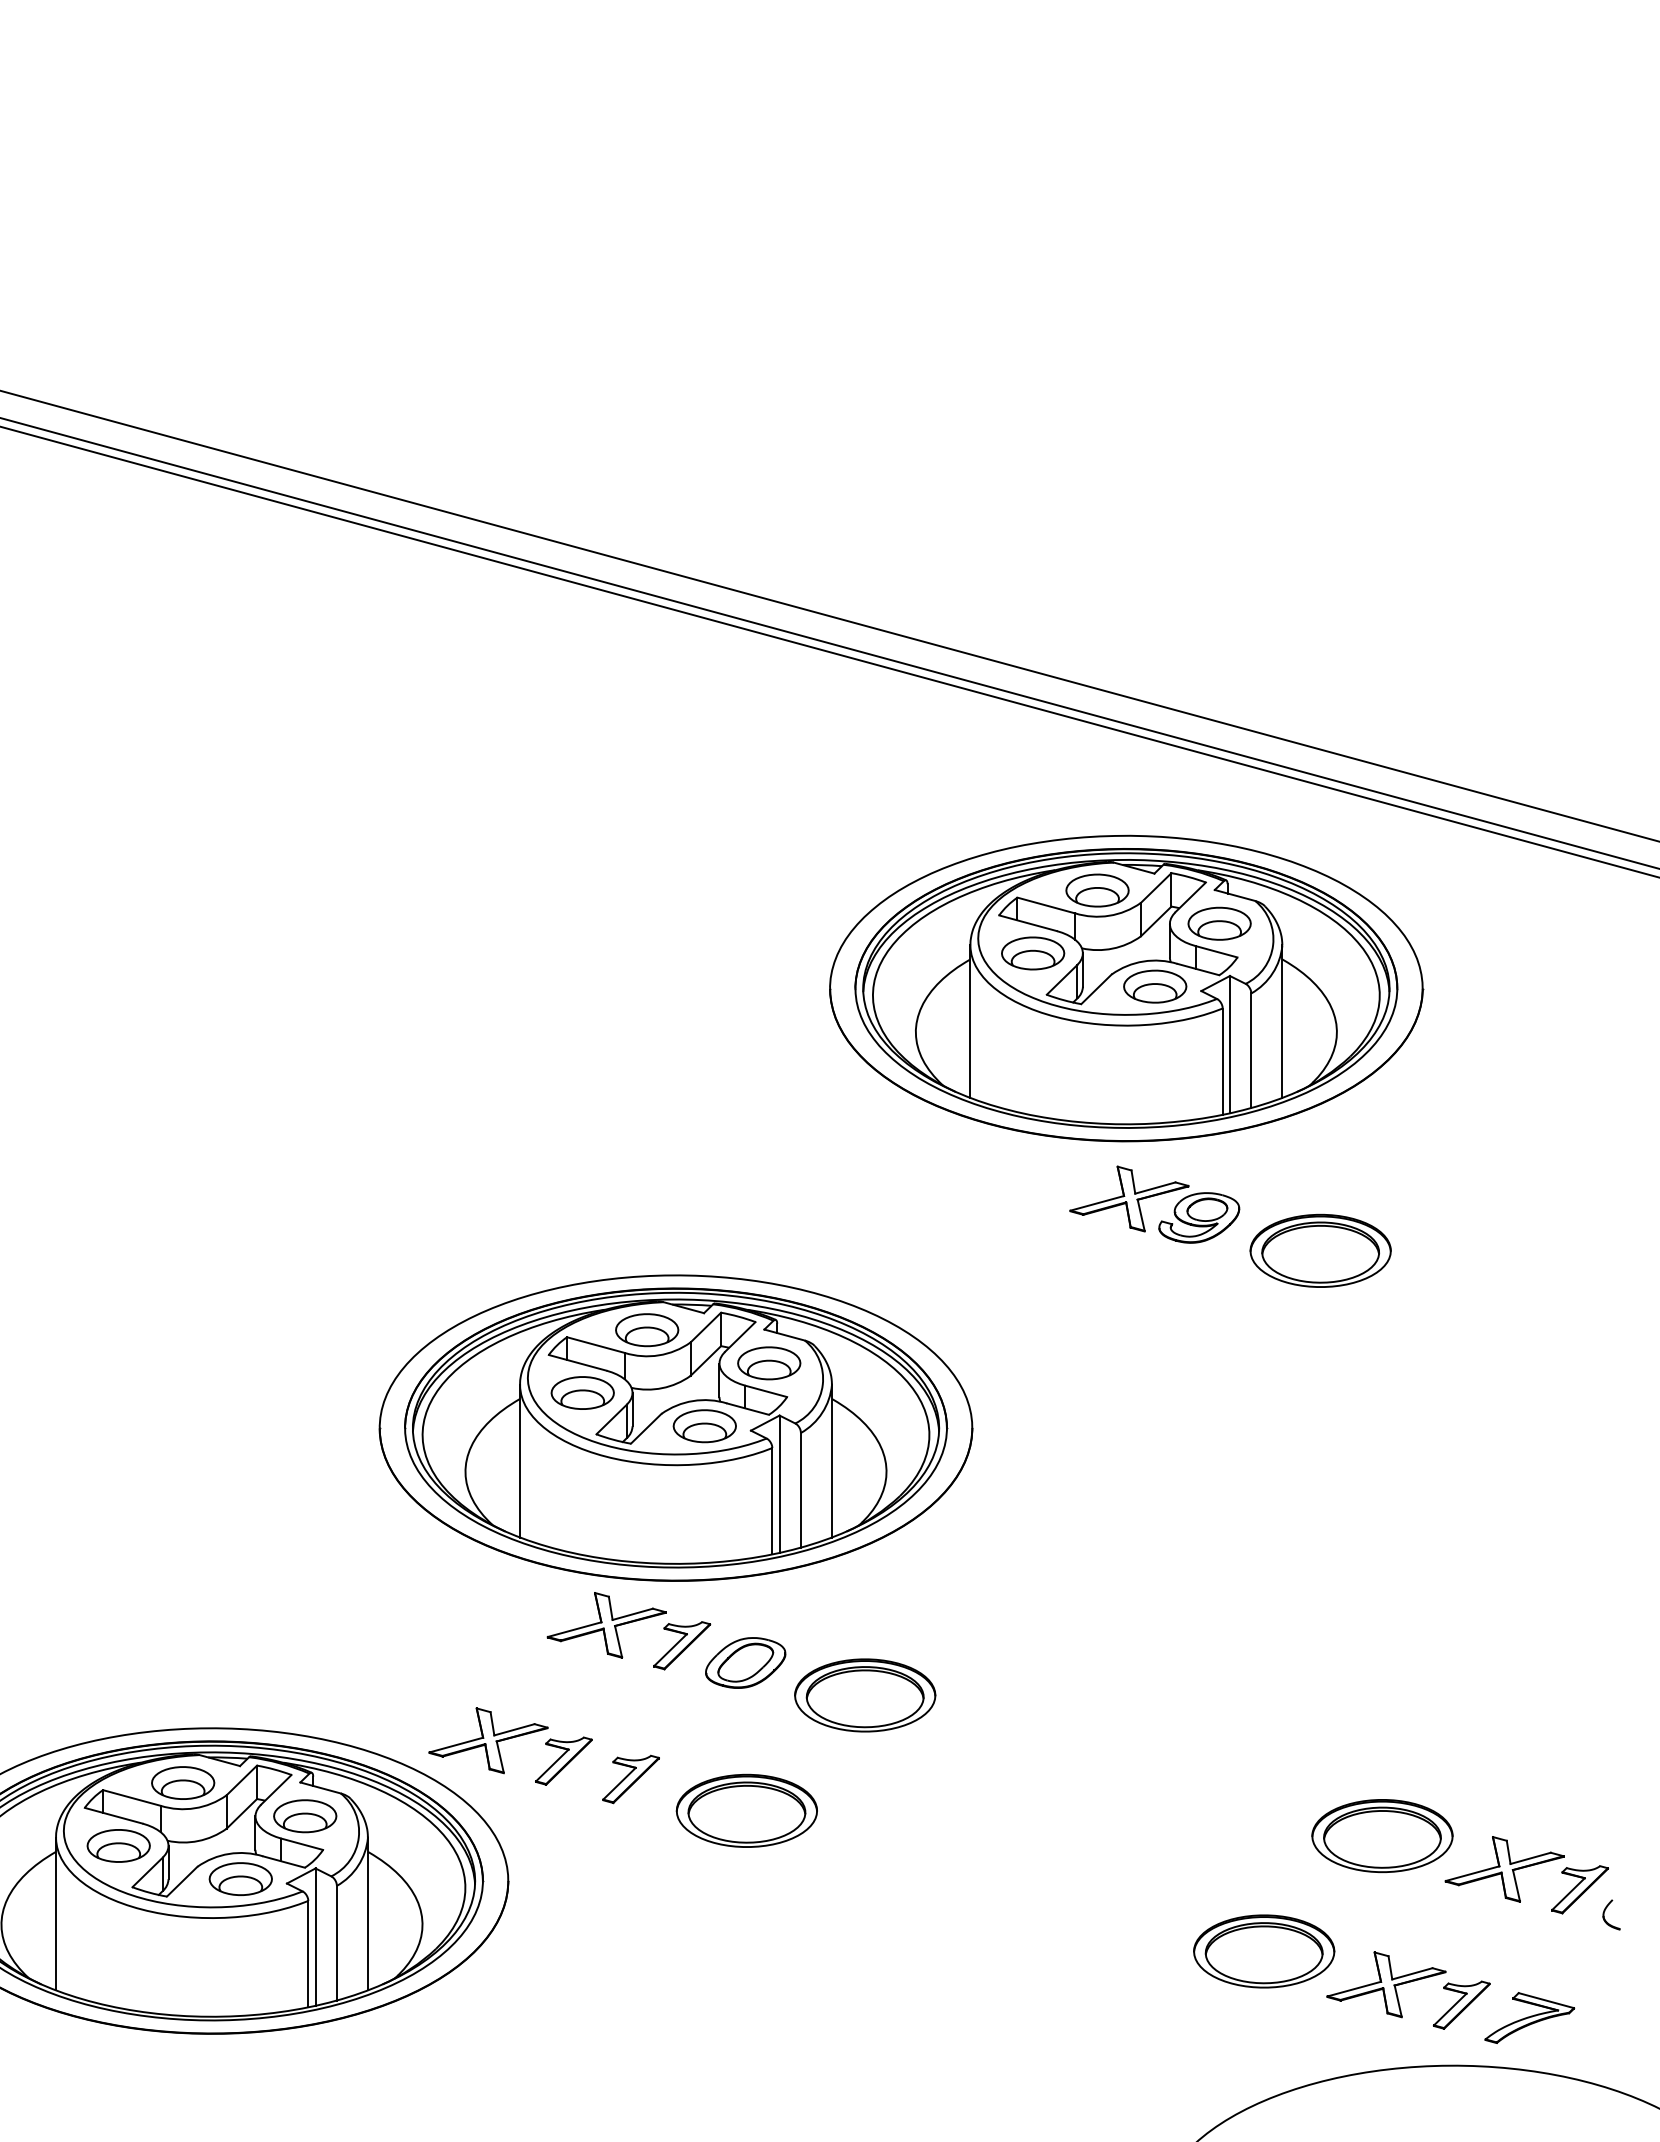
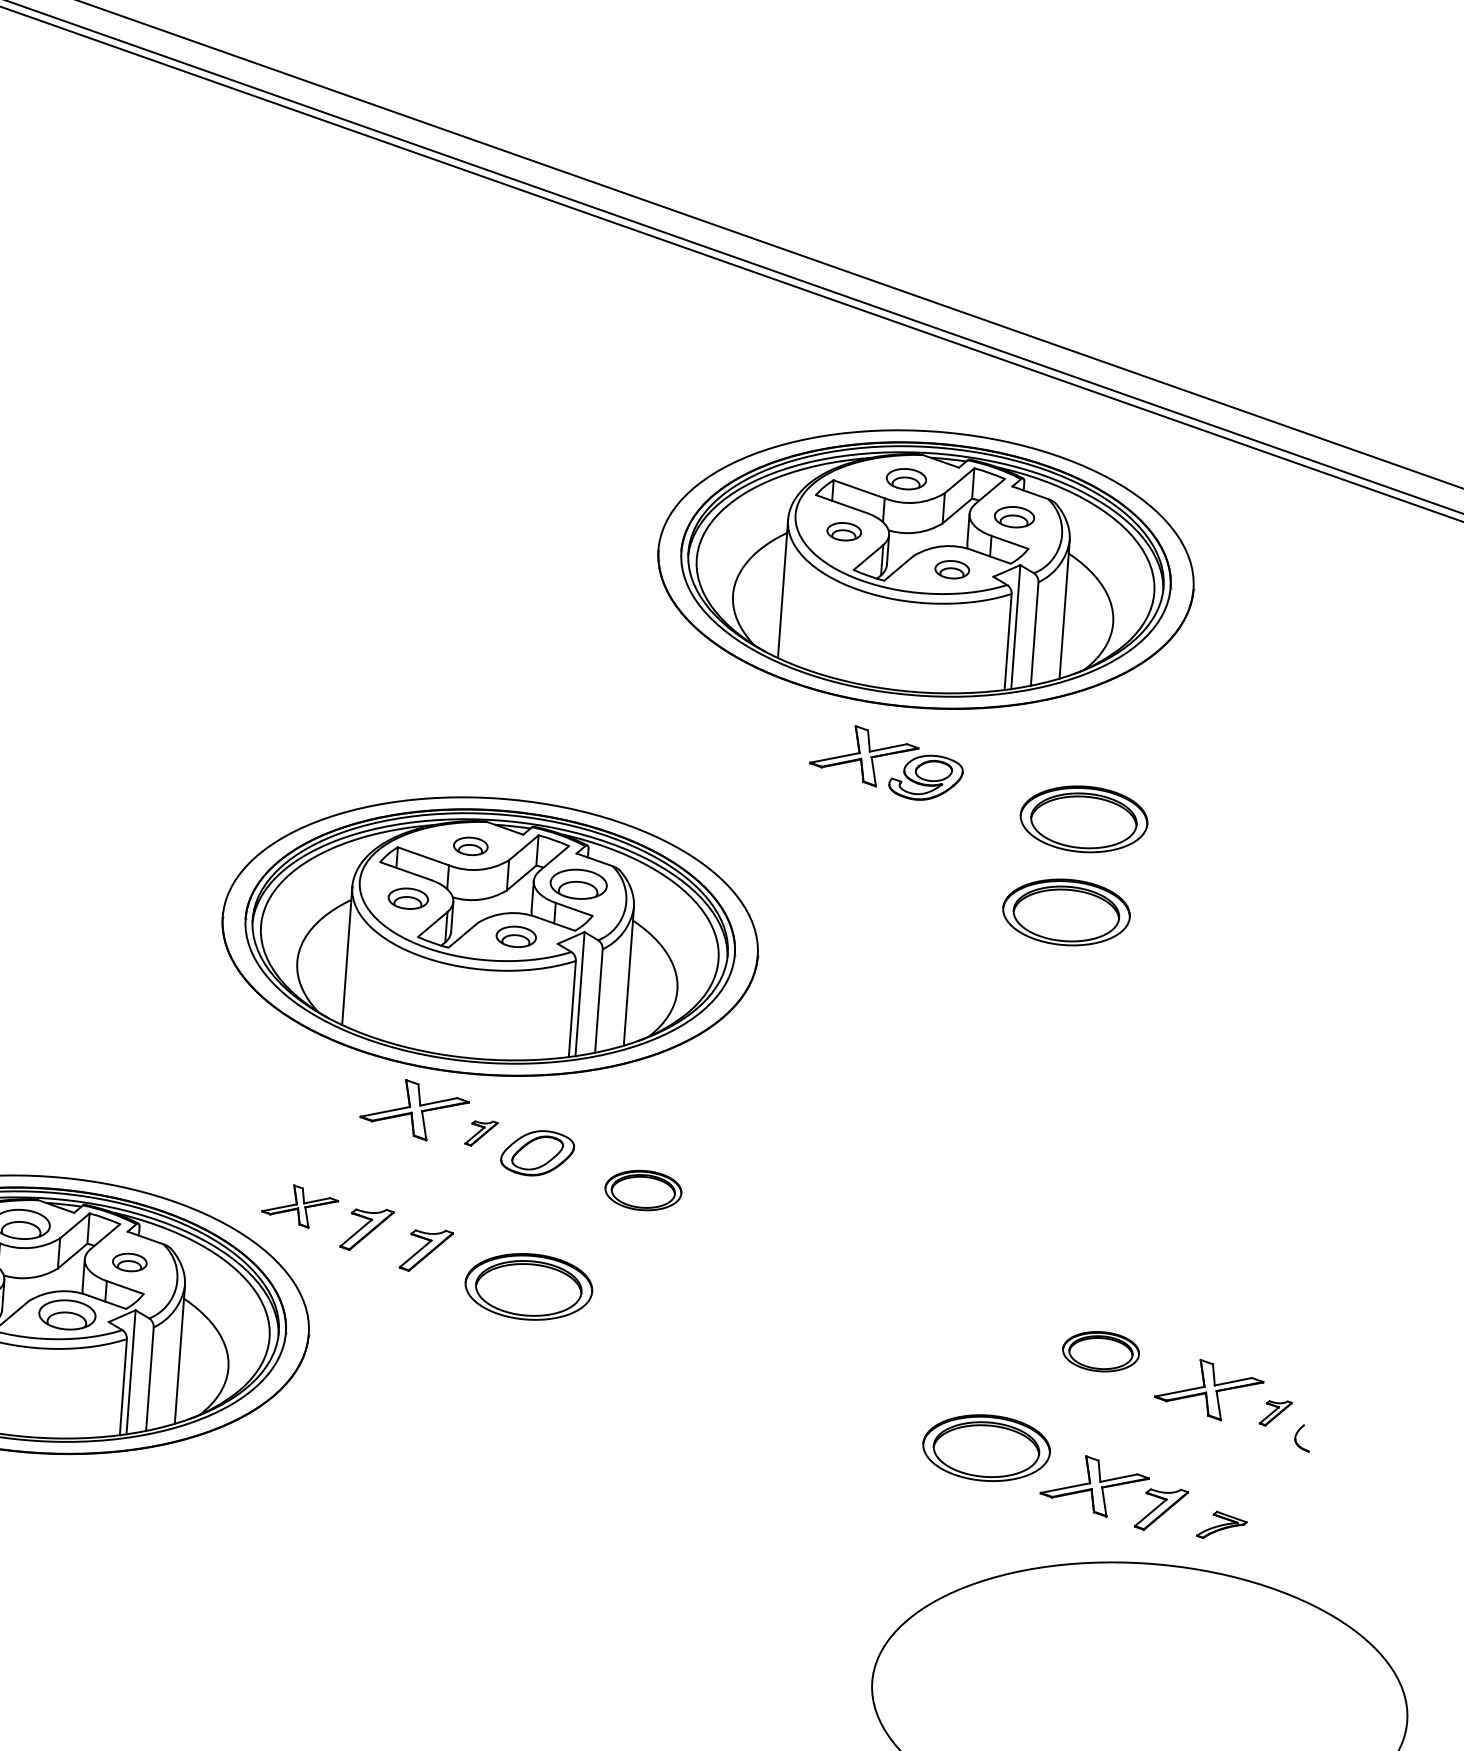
part: (1097, 890) -> (906, 479), size x0.7
part: (1219, 923) -> (1014, 517), size x0.7
part: (1033, 953) -> (844, 531), size x0.6
part: (1155, 986) -> (952, 569), size x0.6
part: (1151, 1197) -> (884, 756), moved
part: (647, 1330) -> (470, 846), size x0.6
part: (1308, 1354) -> (1066, 912), added
part: (582, 1392) -> (408, 898), size x0.7
part: (704, 1426) -> (516, 937), size x0.7
part: (682, 1645) -> (481, 1133), size x0.6
part: (865, 1695) -> (643, 1190), size x0.6
part: (488, 1740) -> (300, 1206), size x0.7
part: (305, 1816) -> (129, 1262), size x0.6
part: (1382, 1835) -> (1101, 1351), size x0.6
part: (1579, 1889) -> (1275, 1413), size x0.6
part: (1529, 2017) -> (1221, 1525), size x0.6

